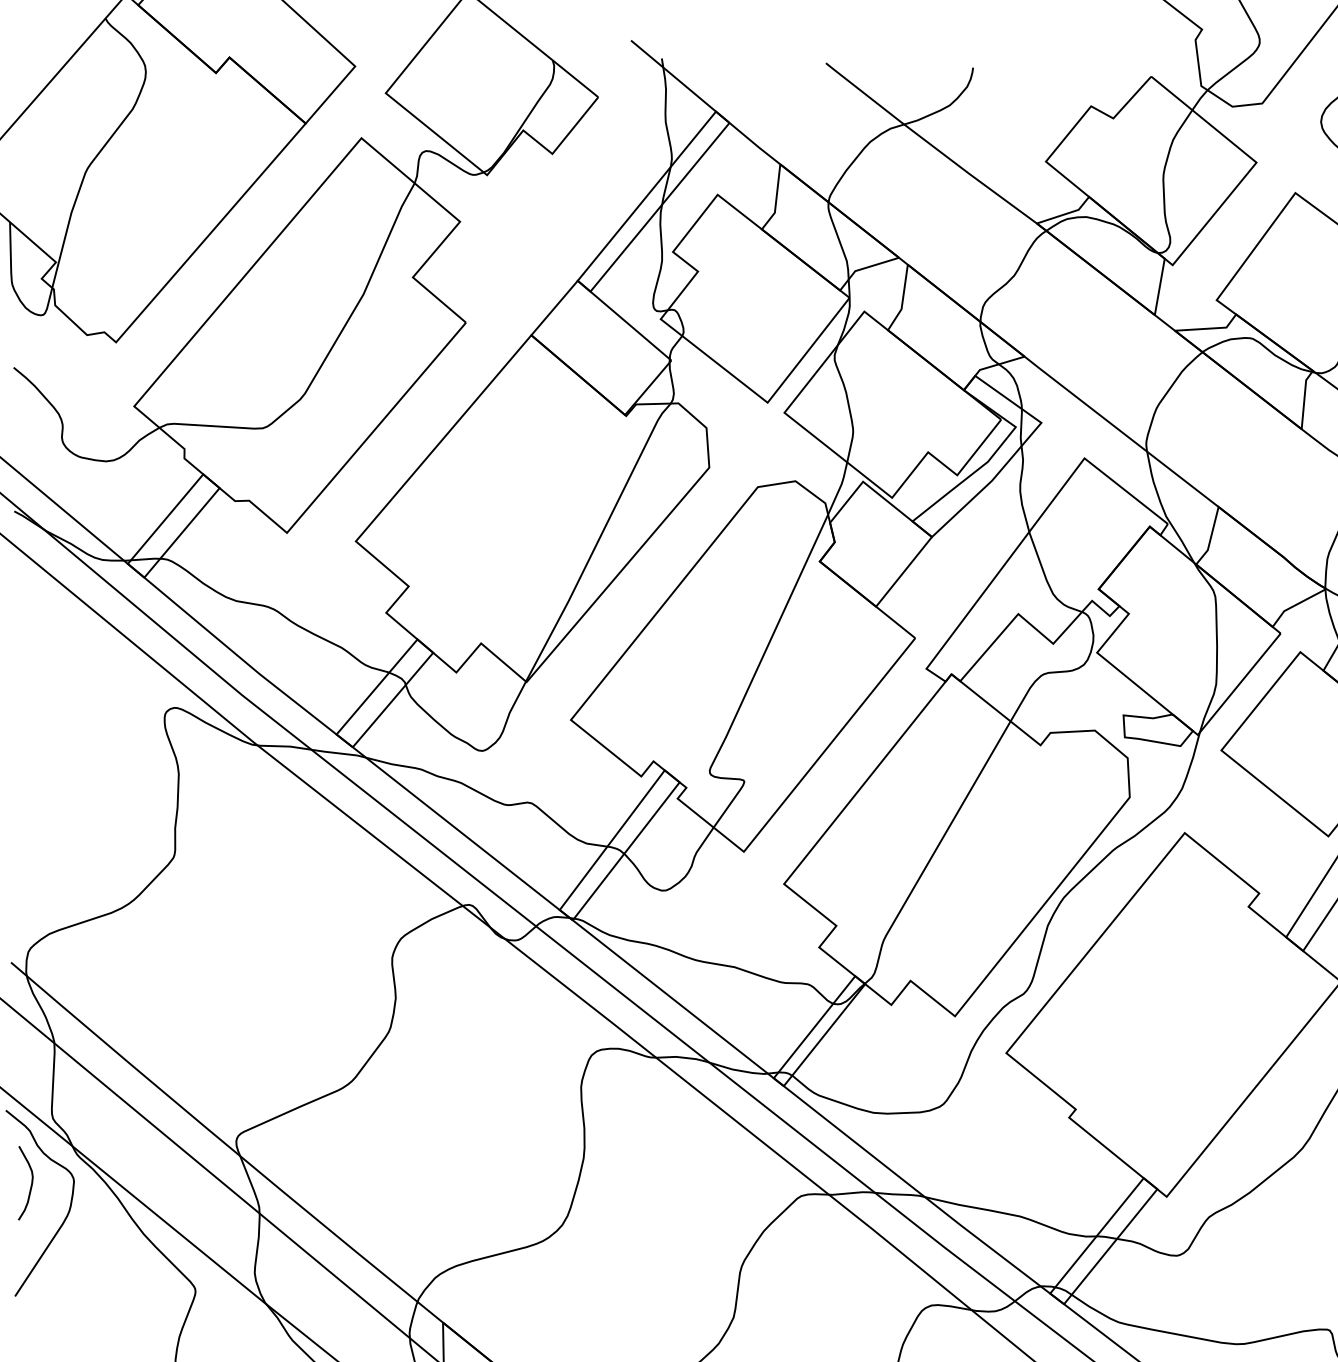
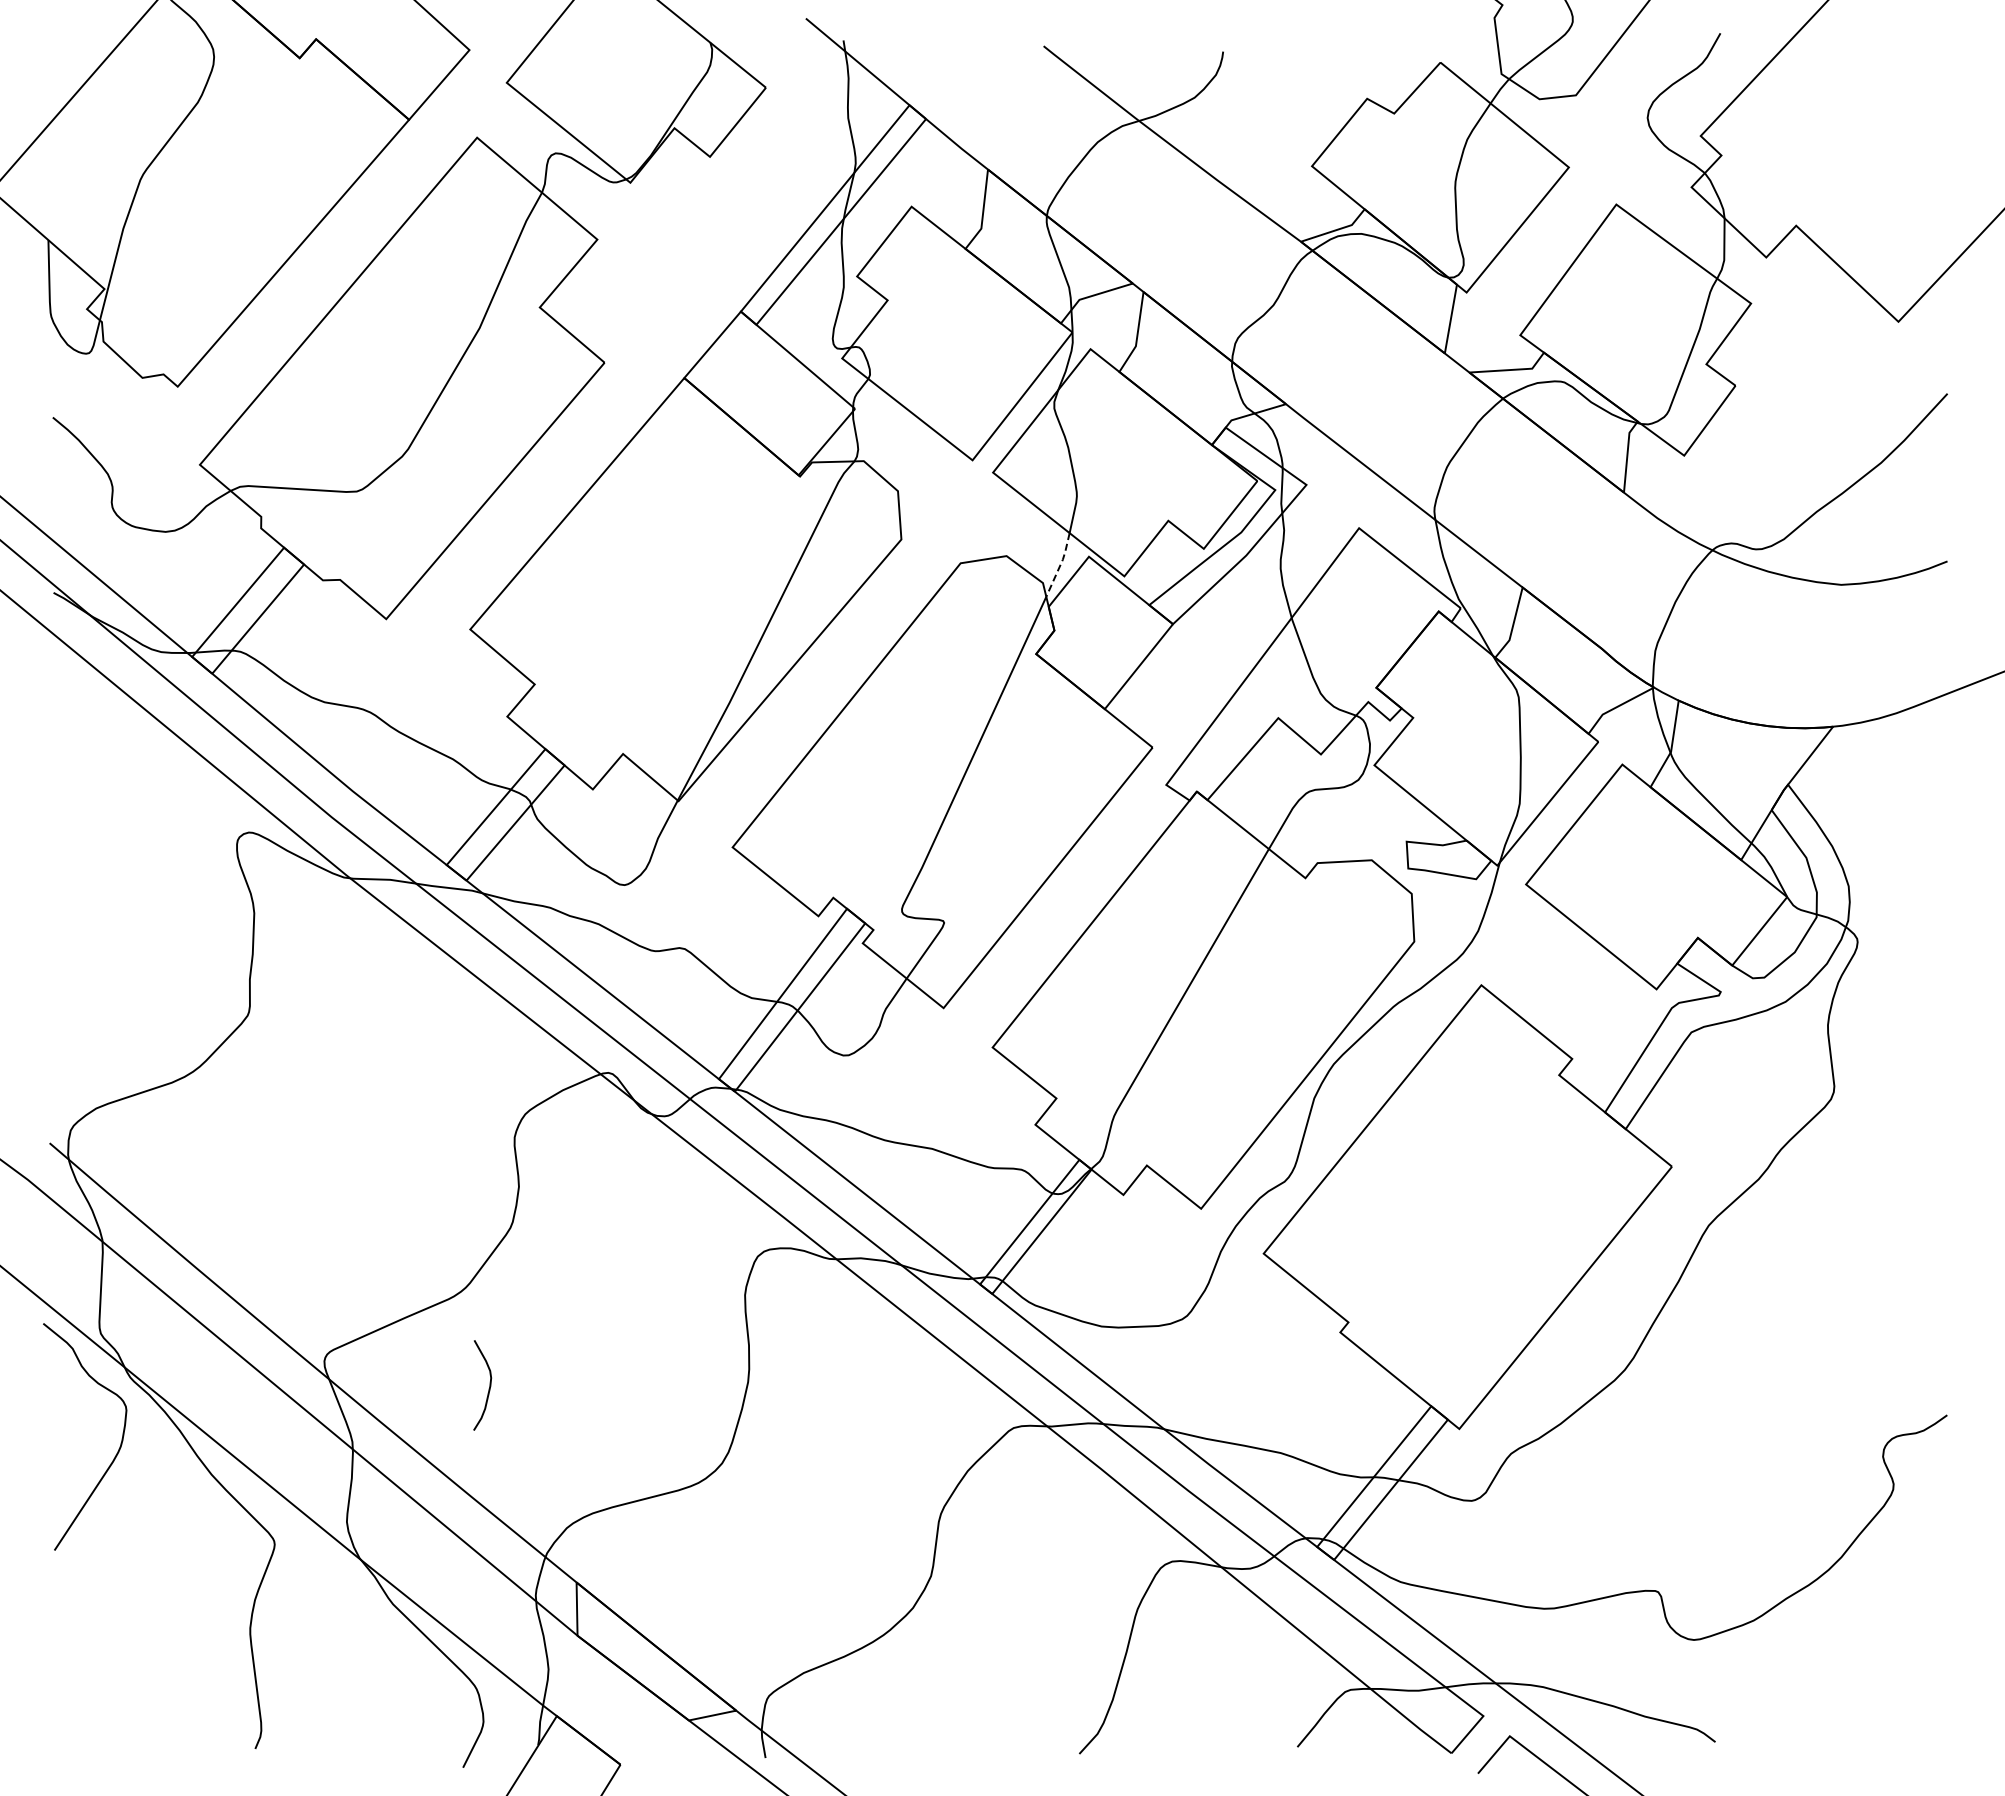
line: (839, 488) -> (1060, 565), solid -> dashed
curve: (30, 1185) -> (488, 1388), moved

